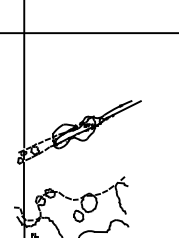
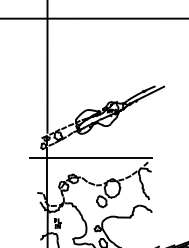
line: (68, 172) -> (91, 157), added

